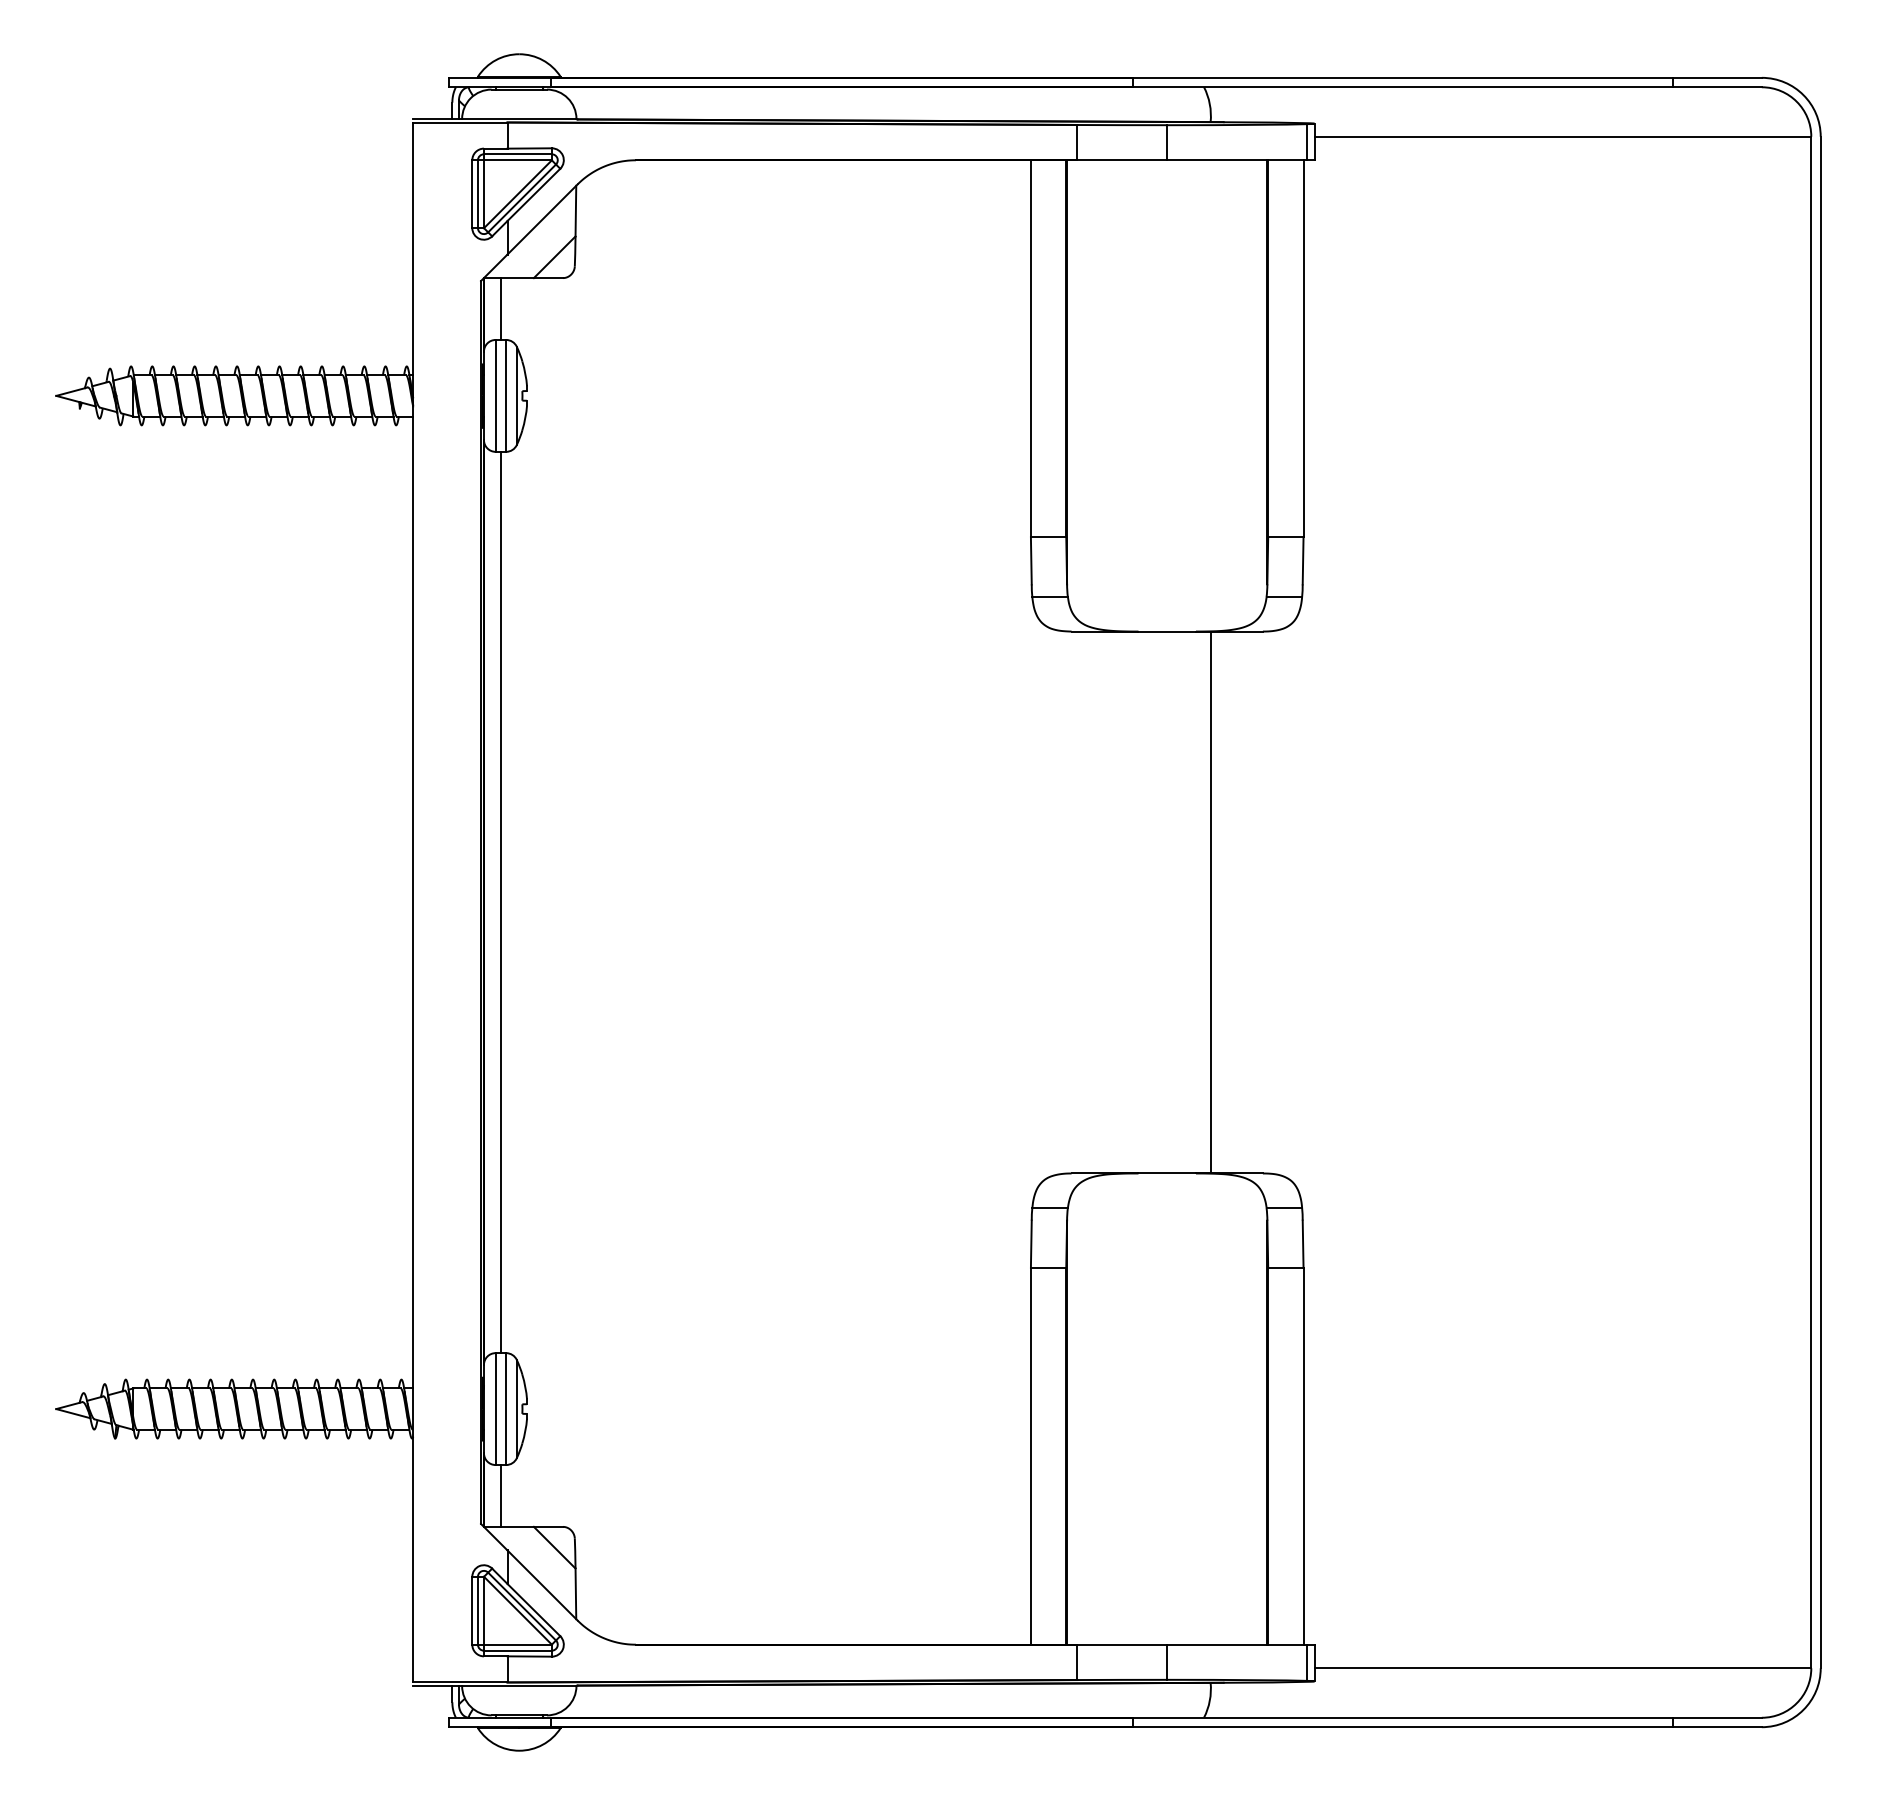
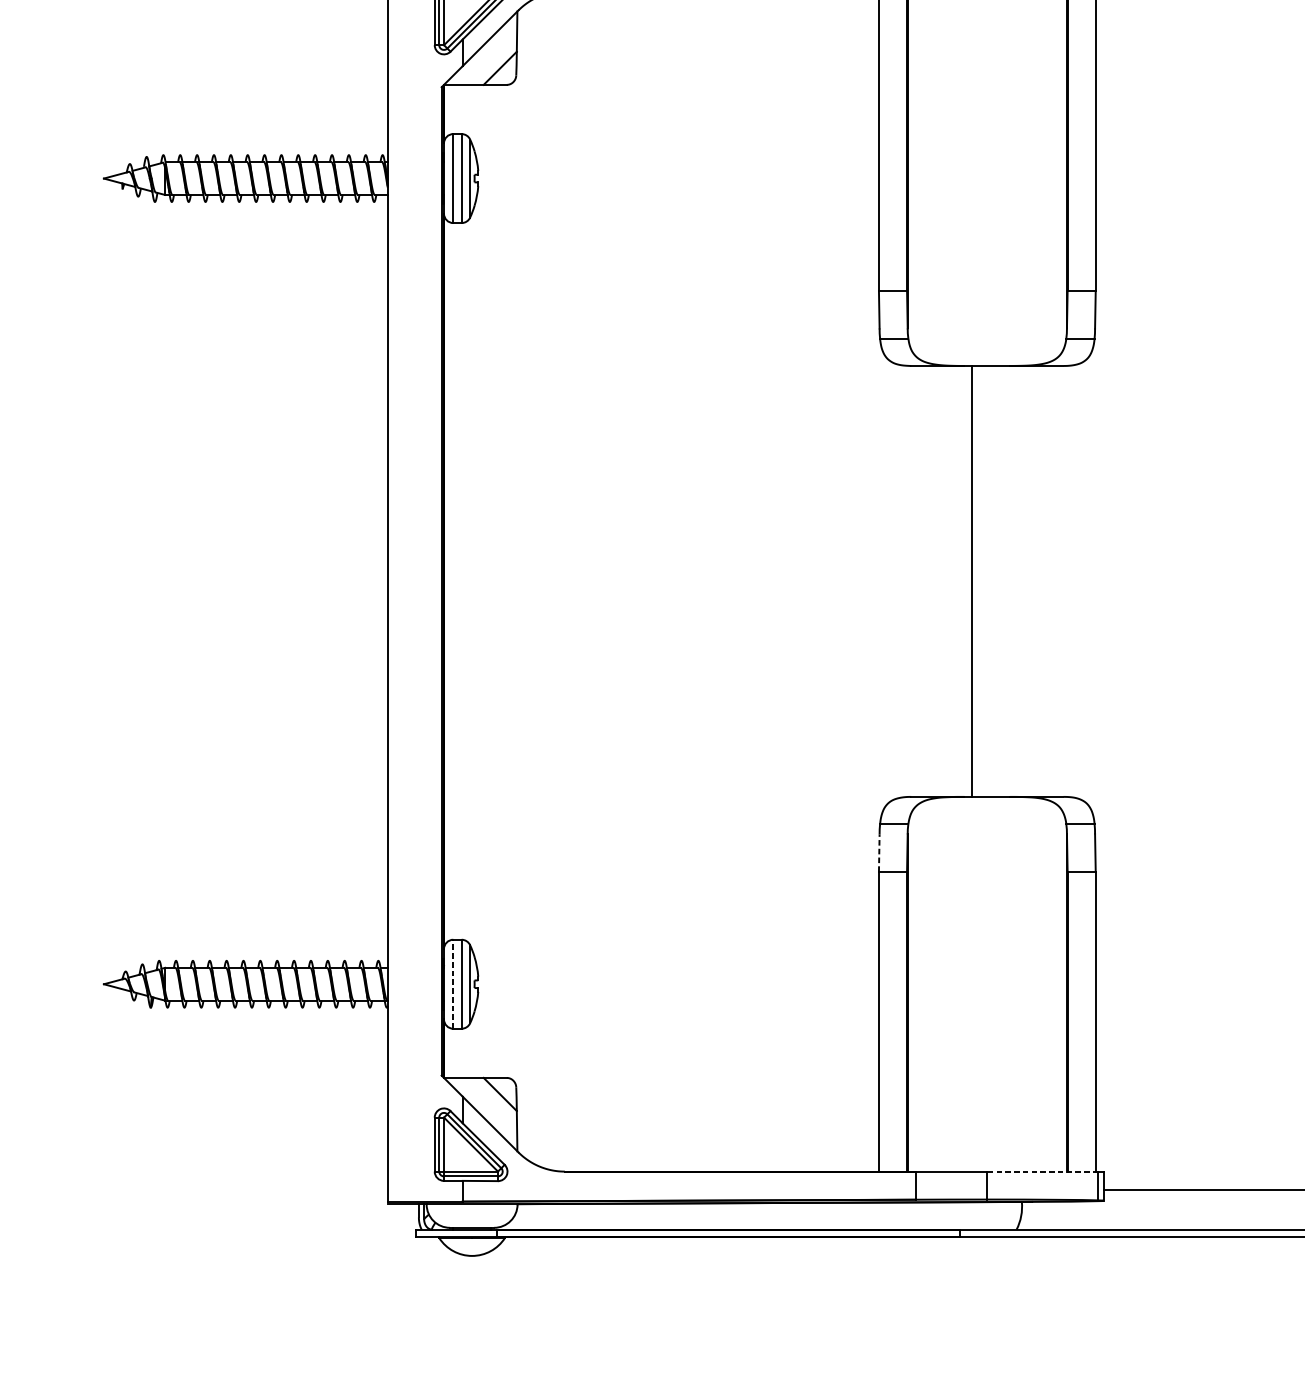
line: (500, 308) -> (457, 109), removed
line: (500, 902) -> (457, 581), removed
line: (1210, 902) -> (971, 581), moved
line: (1031, 1244) -> (879, 853), solid -> dashed
line: (495, 1409) -> (453, 984), solid -> dashed
line: (500, 1495) -> (457, 1052), removed
line: (1237, 1644) -> (1043, 1171), solid -> dashed

